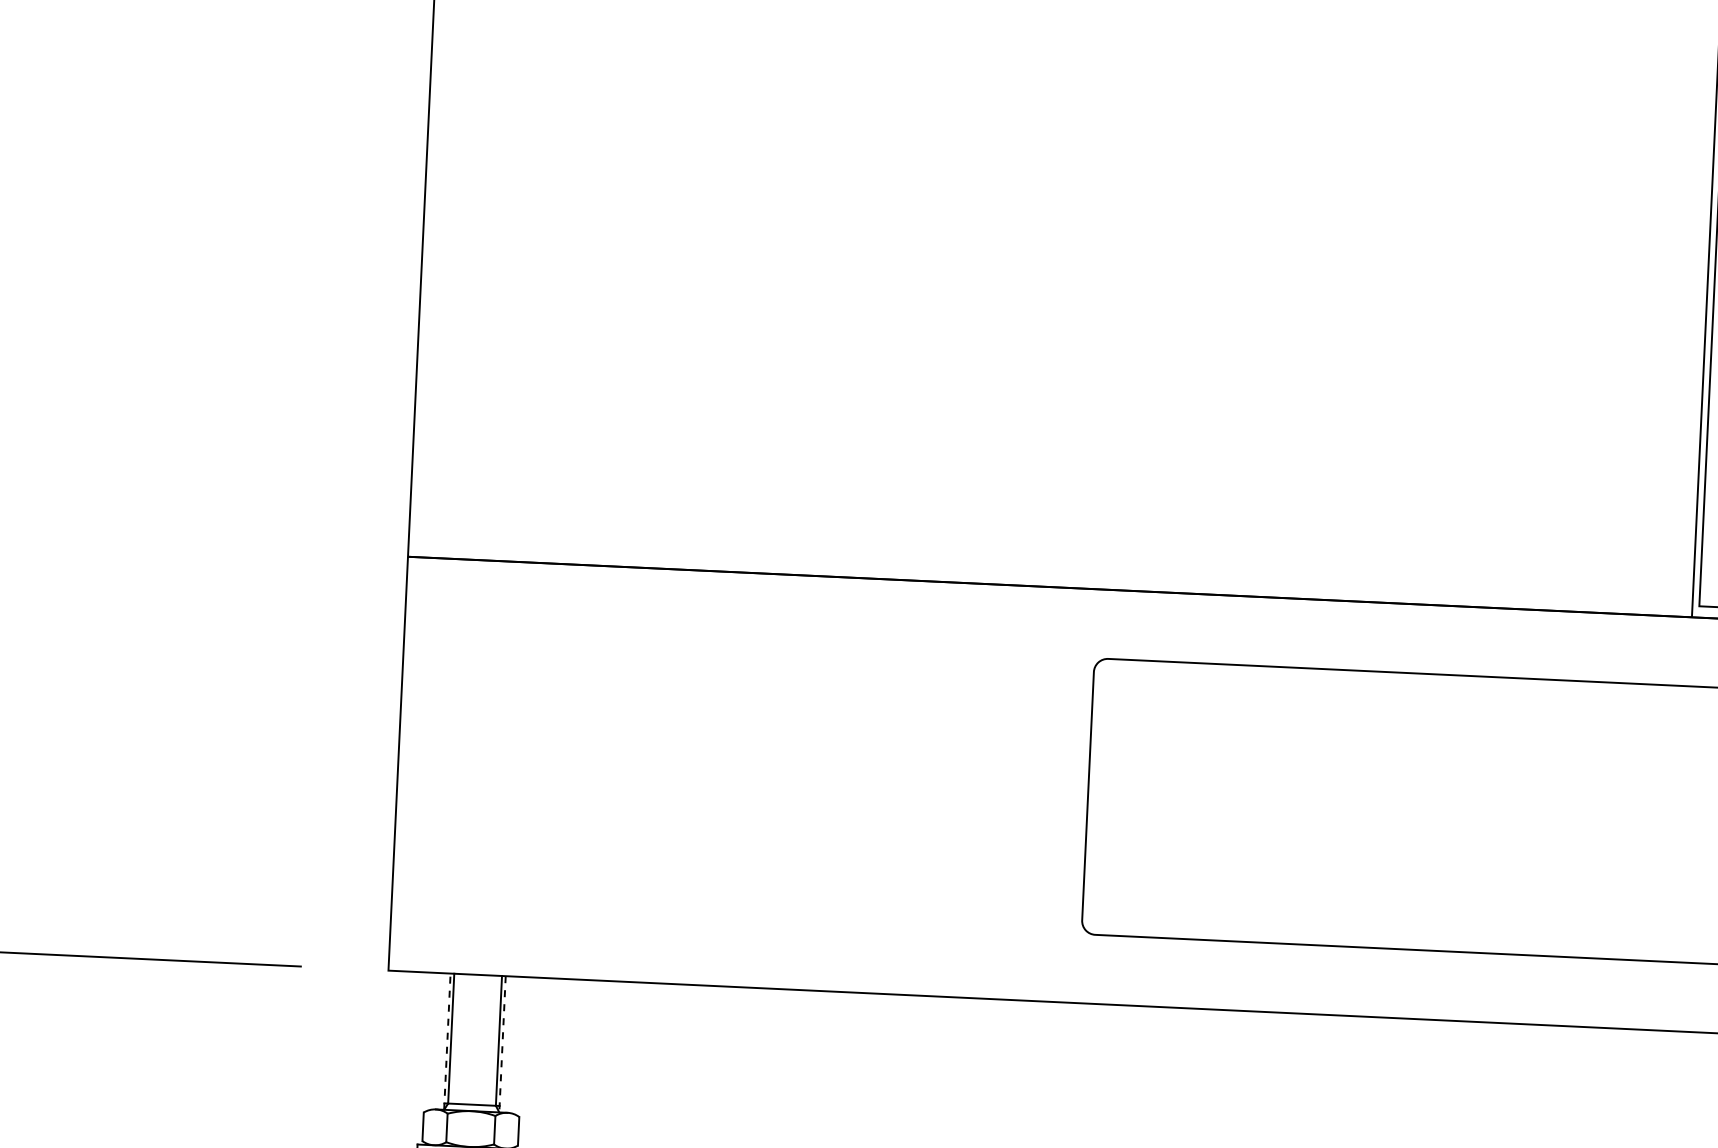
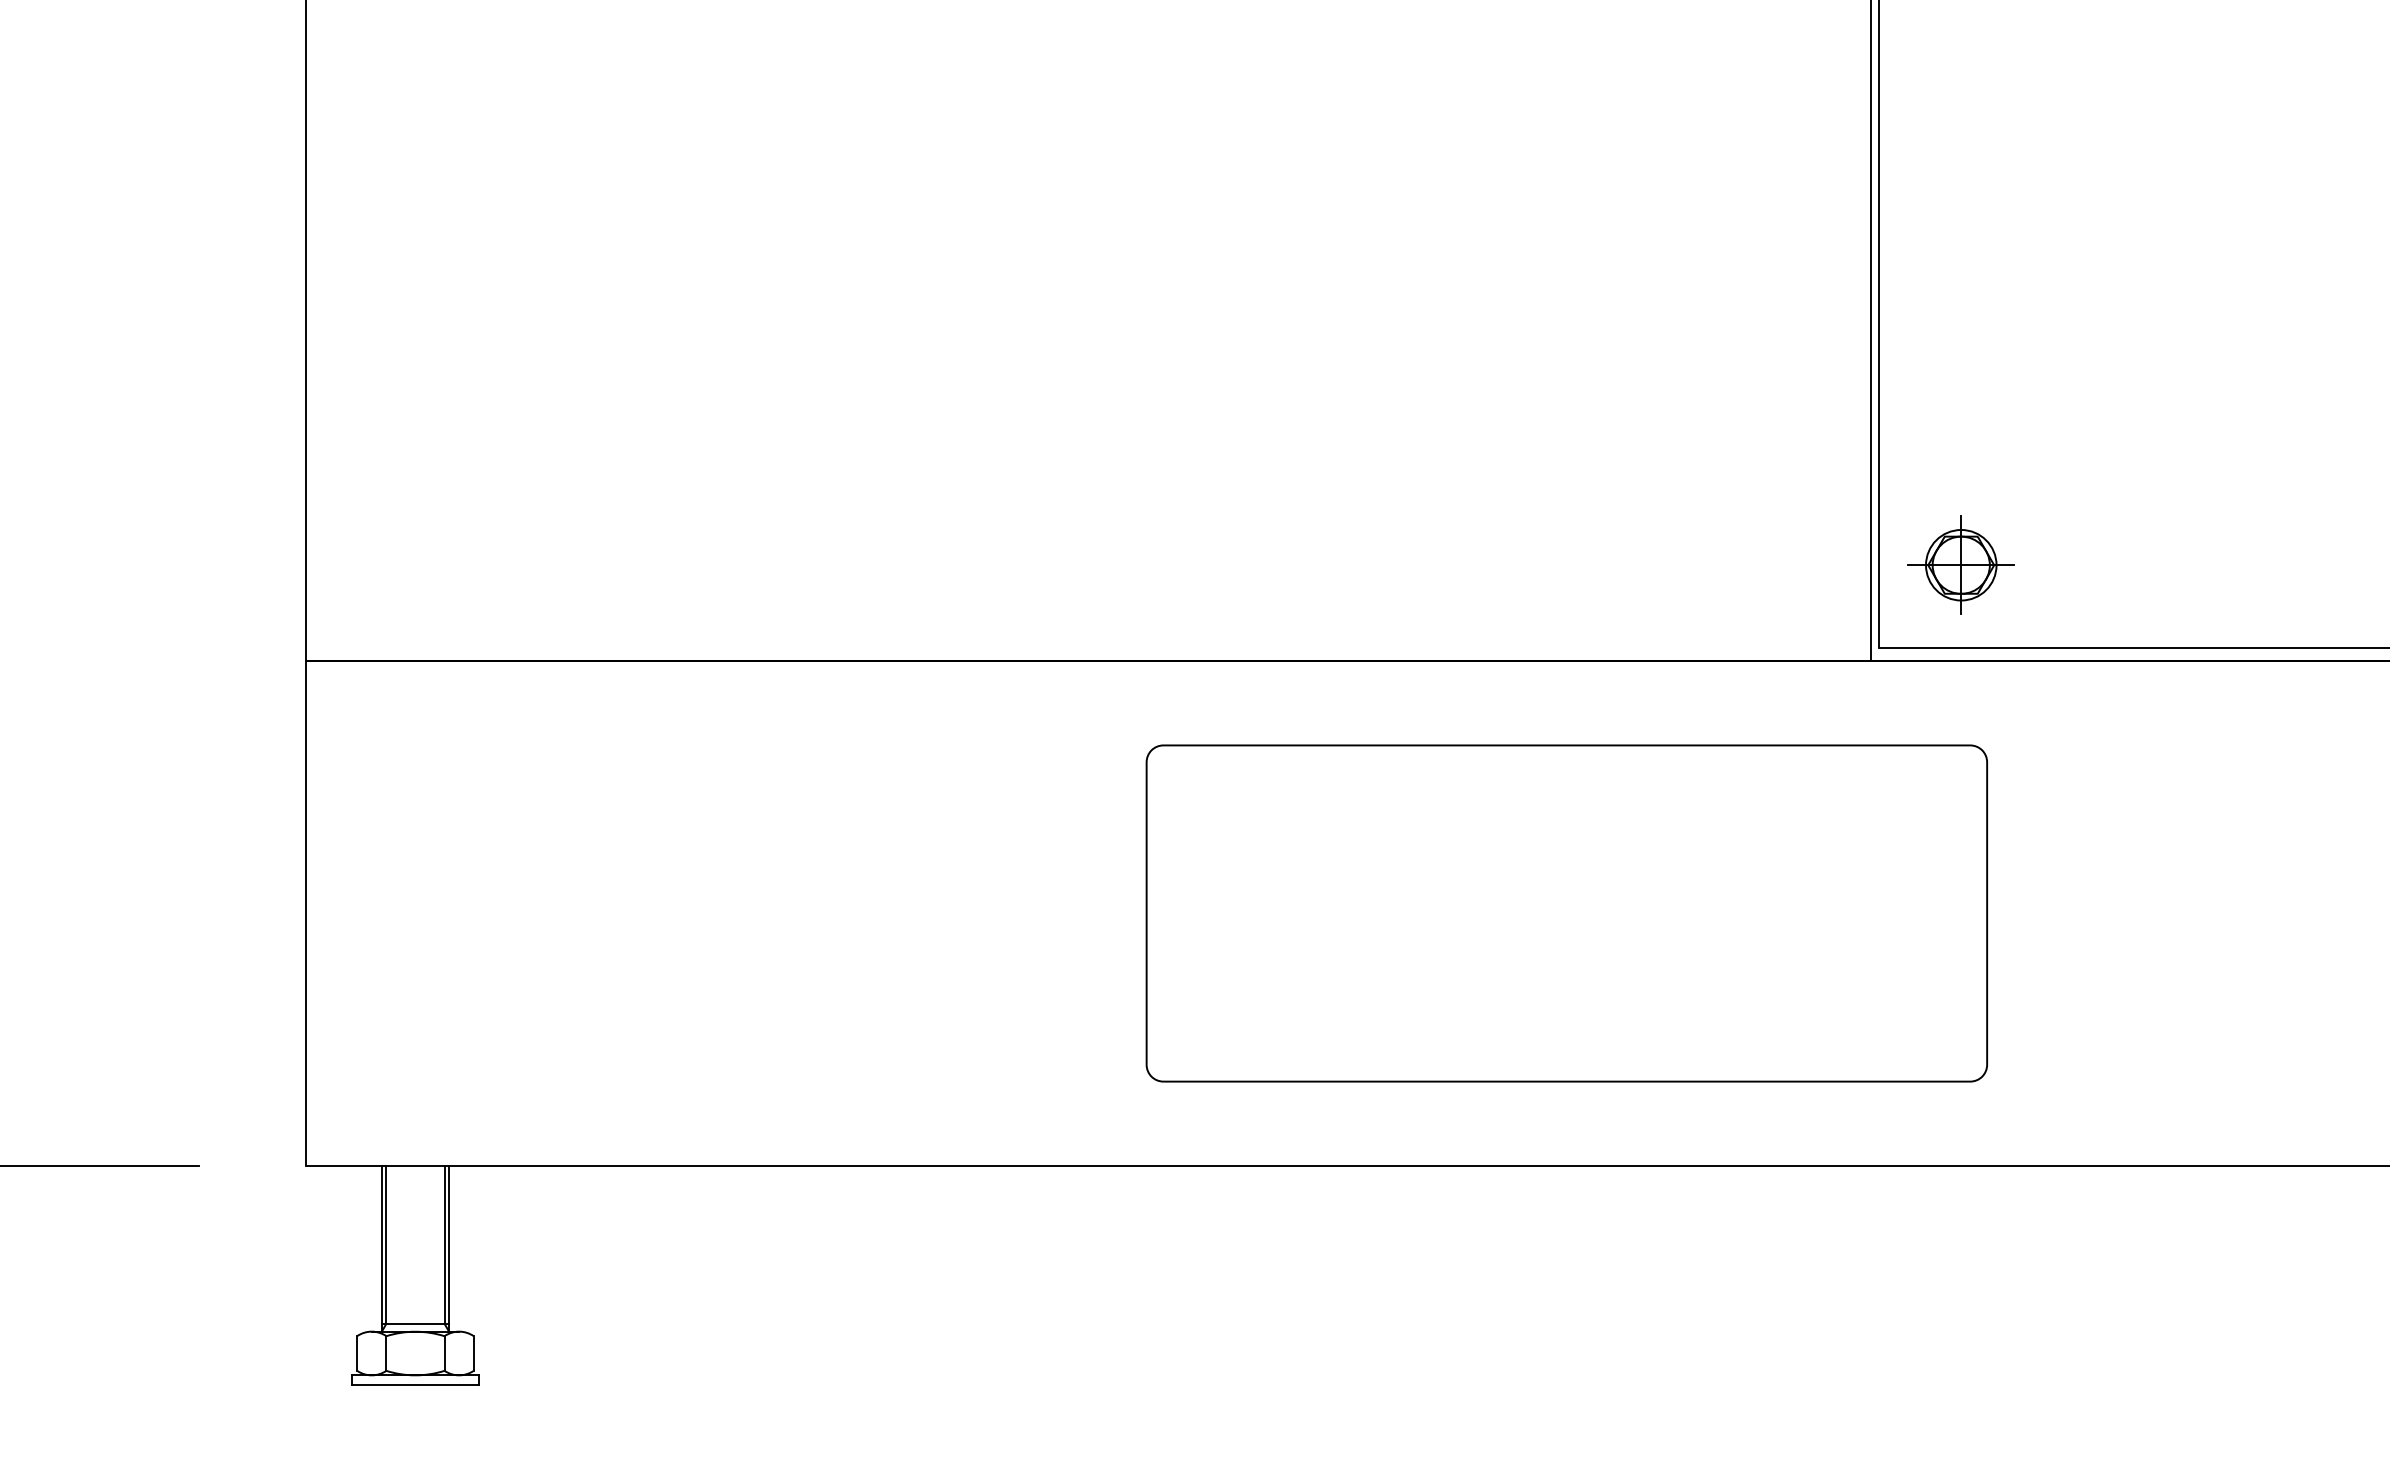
line: (447, 1041) -> (381, 1248), dashed -> solid
line: (502, 1044) -> (449, 1248), dashed -> solid

